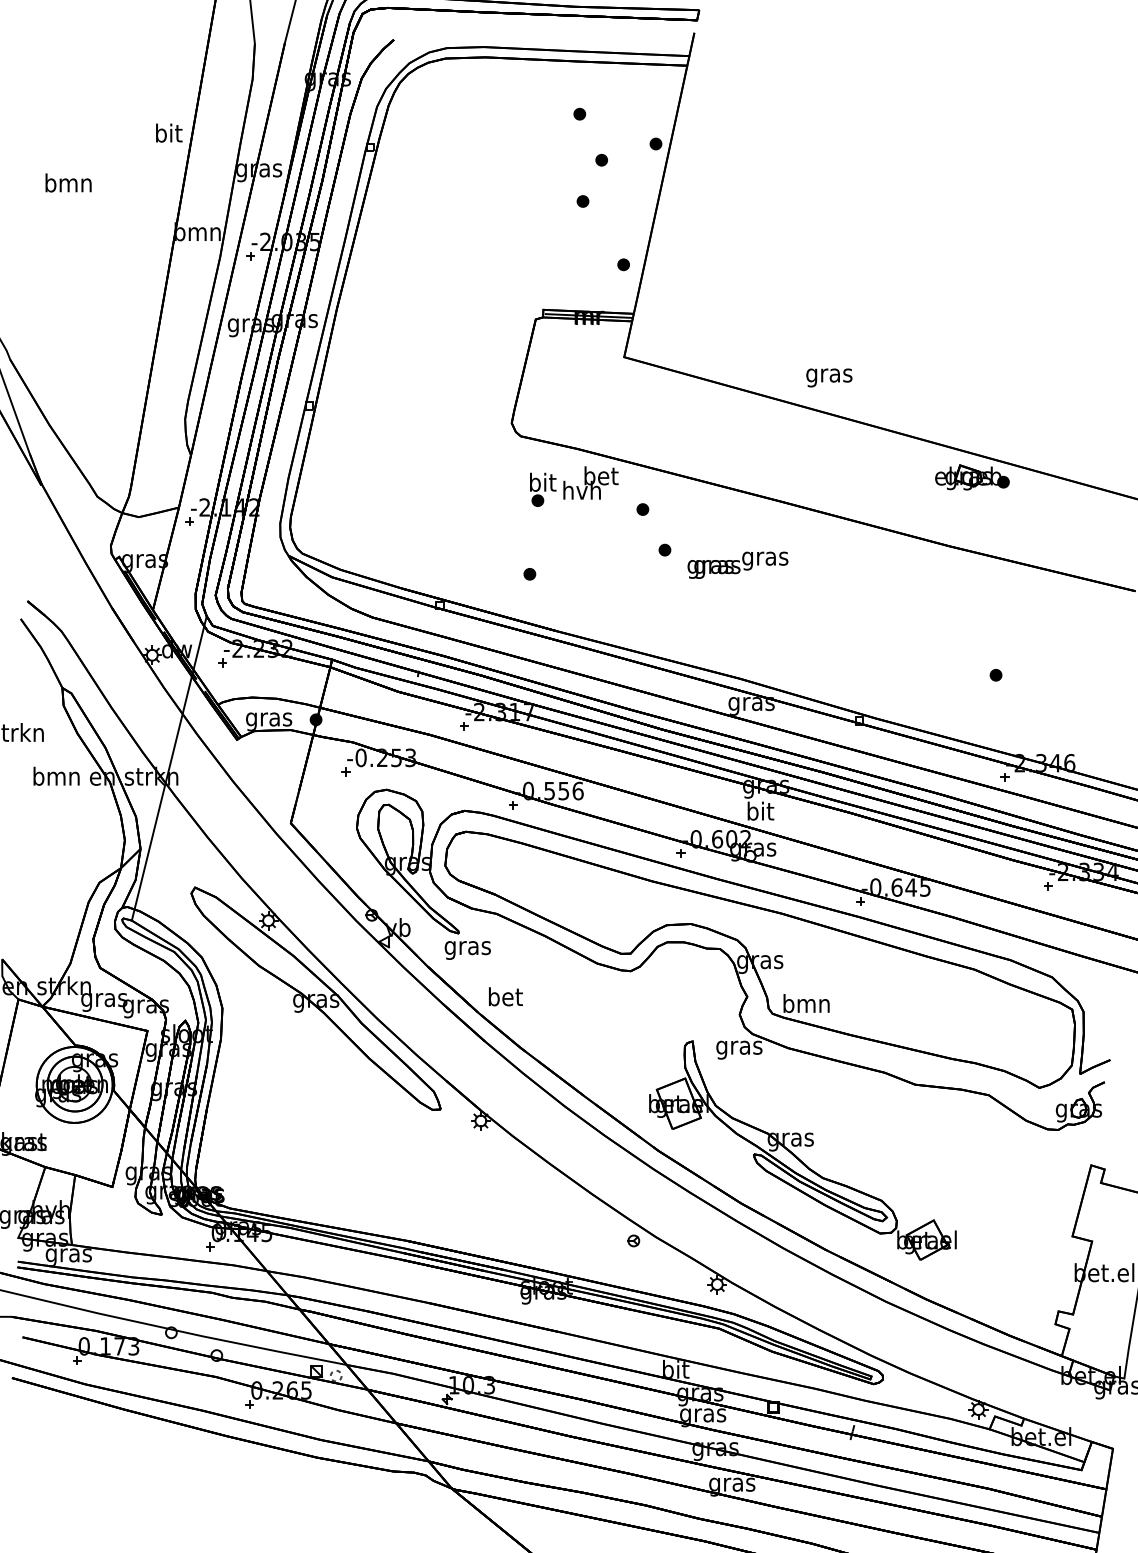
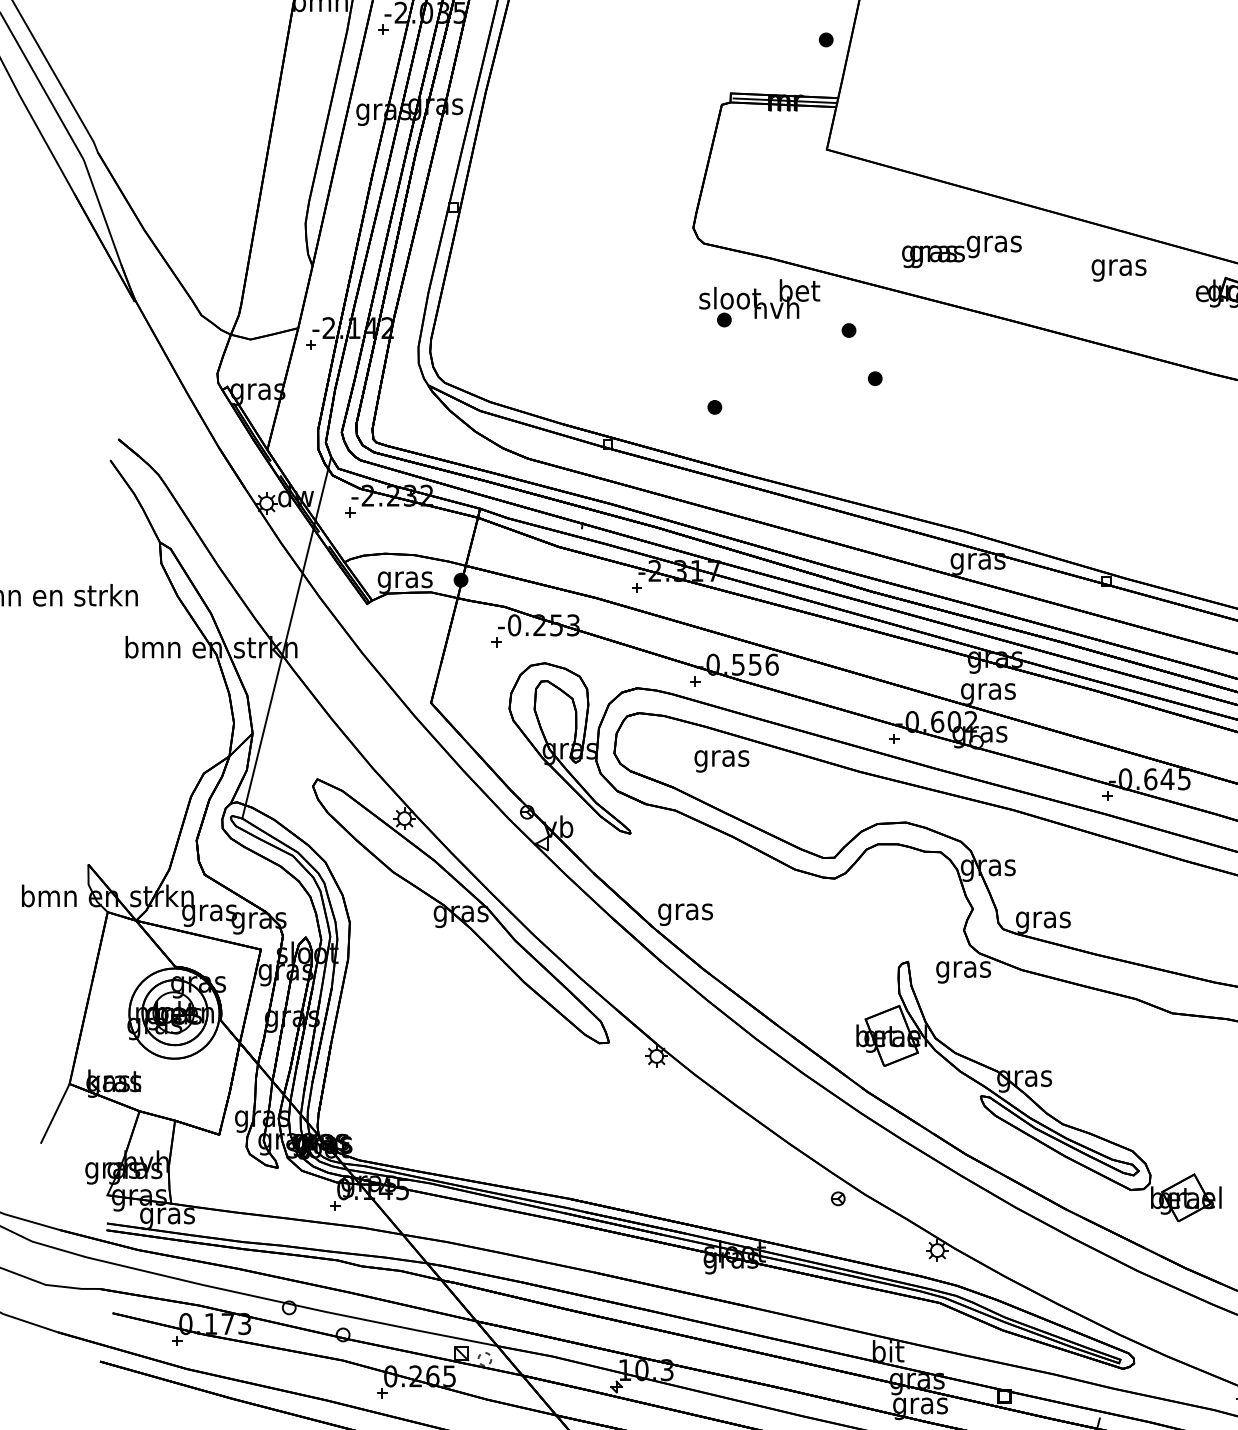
text: (829, 377) -> (1119, 269), moved
text: (542, 481) -> (729, 297), bit -> sloot
text: (737, 564) -> (961, 250), moved
text: (760, 812) -> (988, 690), bit -> gras
text: (467, 950) -> (721, 761), moved
text: (505, 999) -> (685, 912), bet -> gras
text: (806, 1005) -> (1043, 919), bmn -> gras

